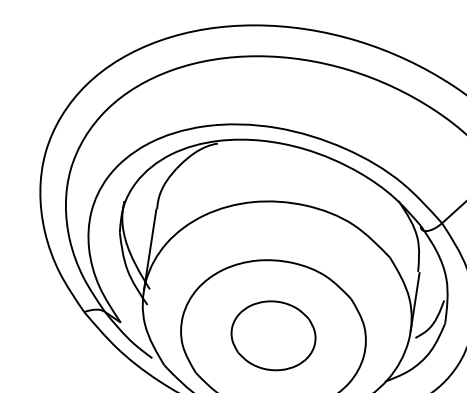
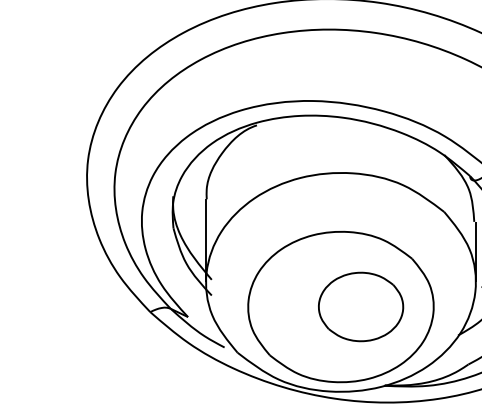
part: (274, 335) -> (361, 306), moved

